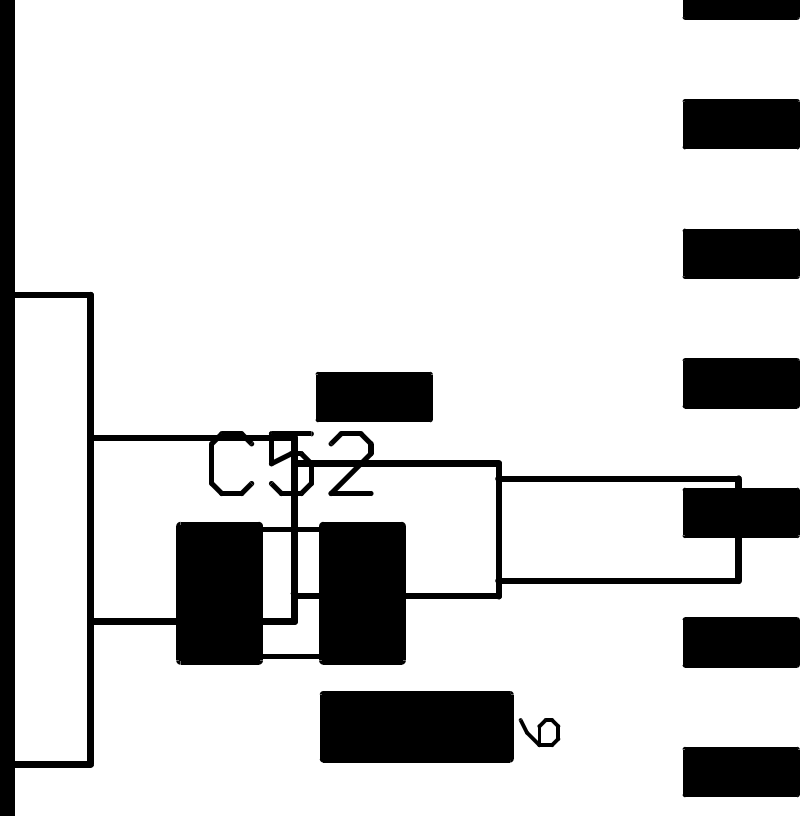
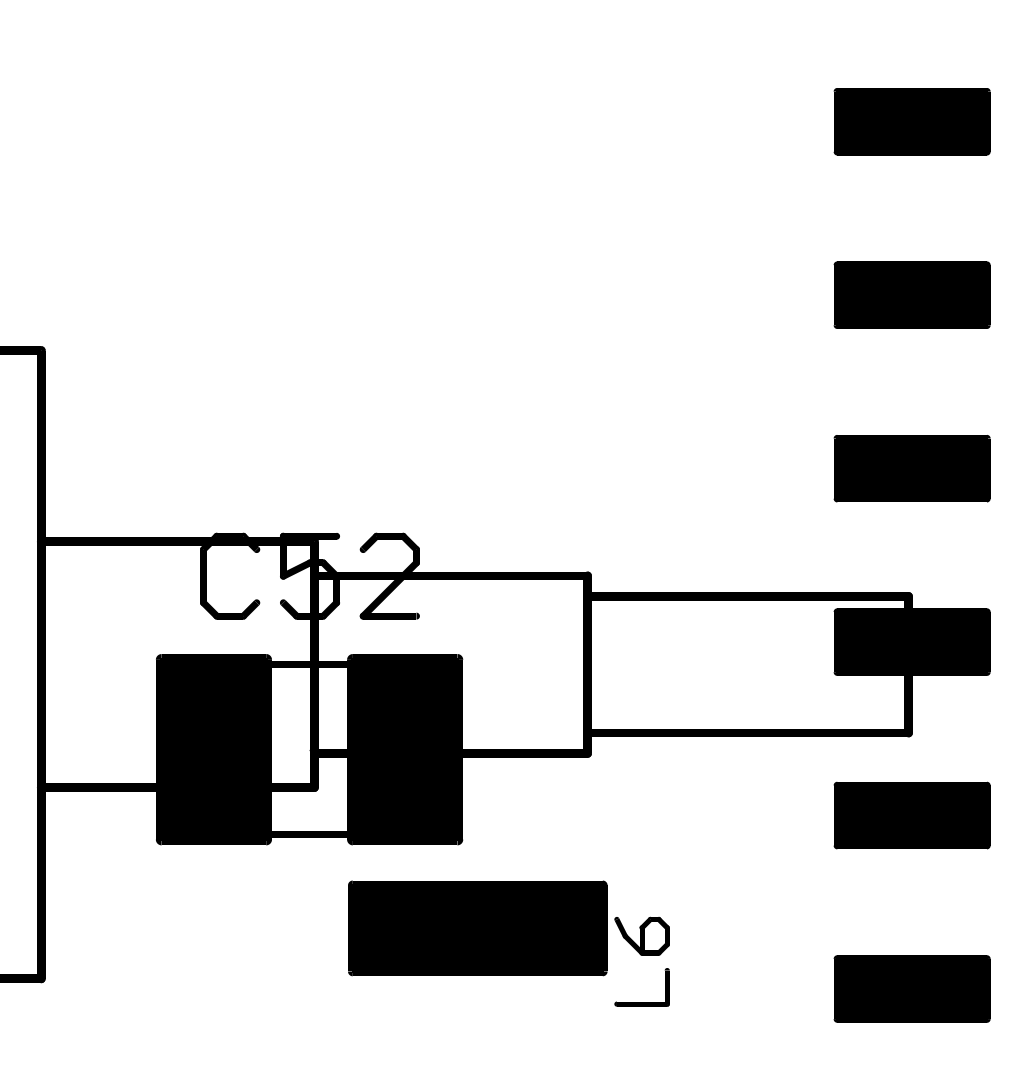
part: (373, 396) -> (419, 486), removed
part: (539, 781) -> (642, 1001), added

